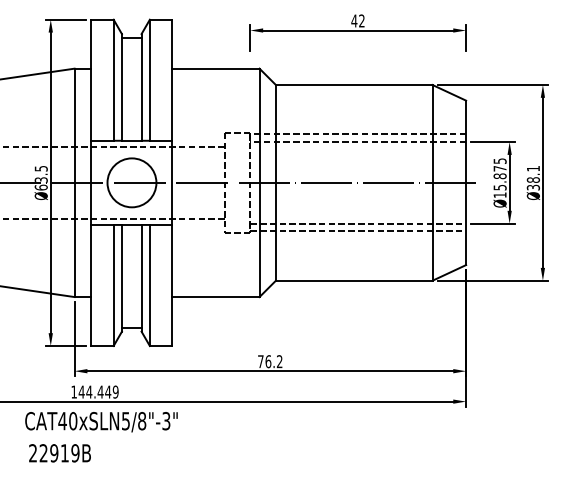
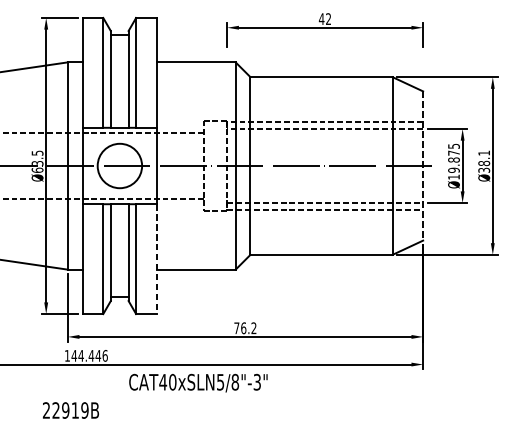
line: (466, 183) -> (423, 166), solid -> dashed
text: (499, 187) -> (453, 170), Ø15.875 -> Ø19.875
line: (172, 285) -> (156, 259), solid -> dashed
text: (115, 391) -> (104, 355), 144.449 -> 144.446
text: (101, 422) -> (198, 383), moved
text: (59, 453) -> (70, 410), moved

